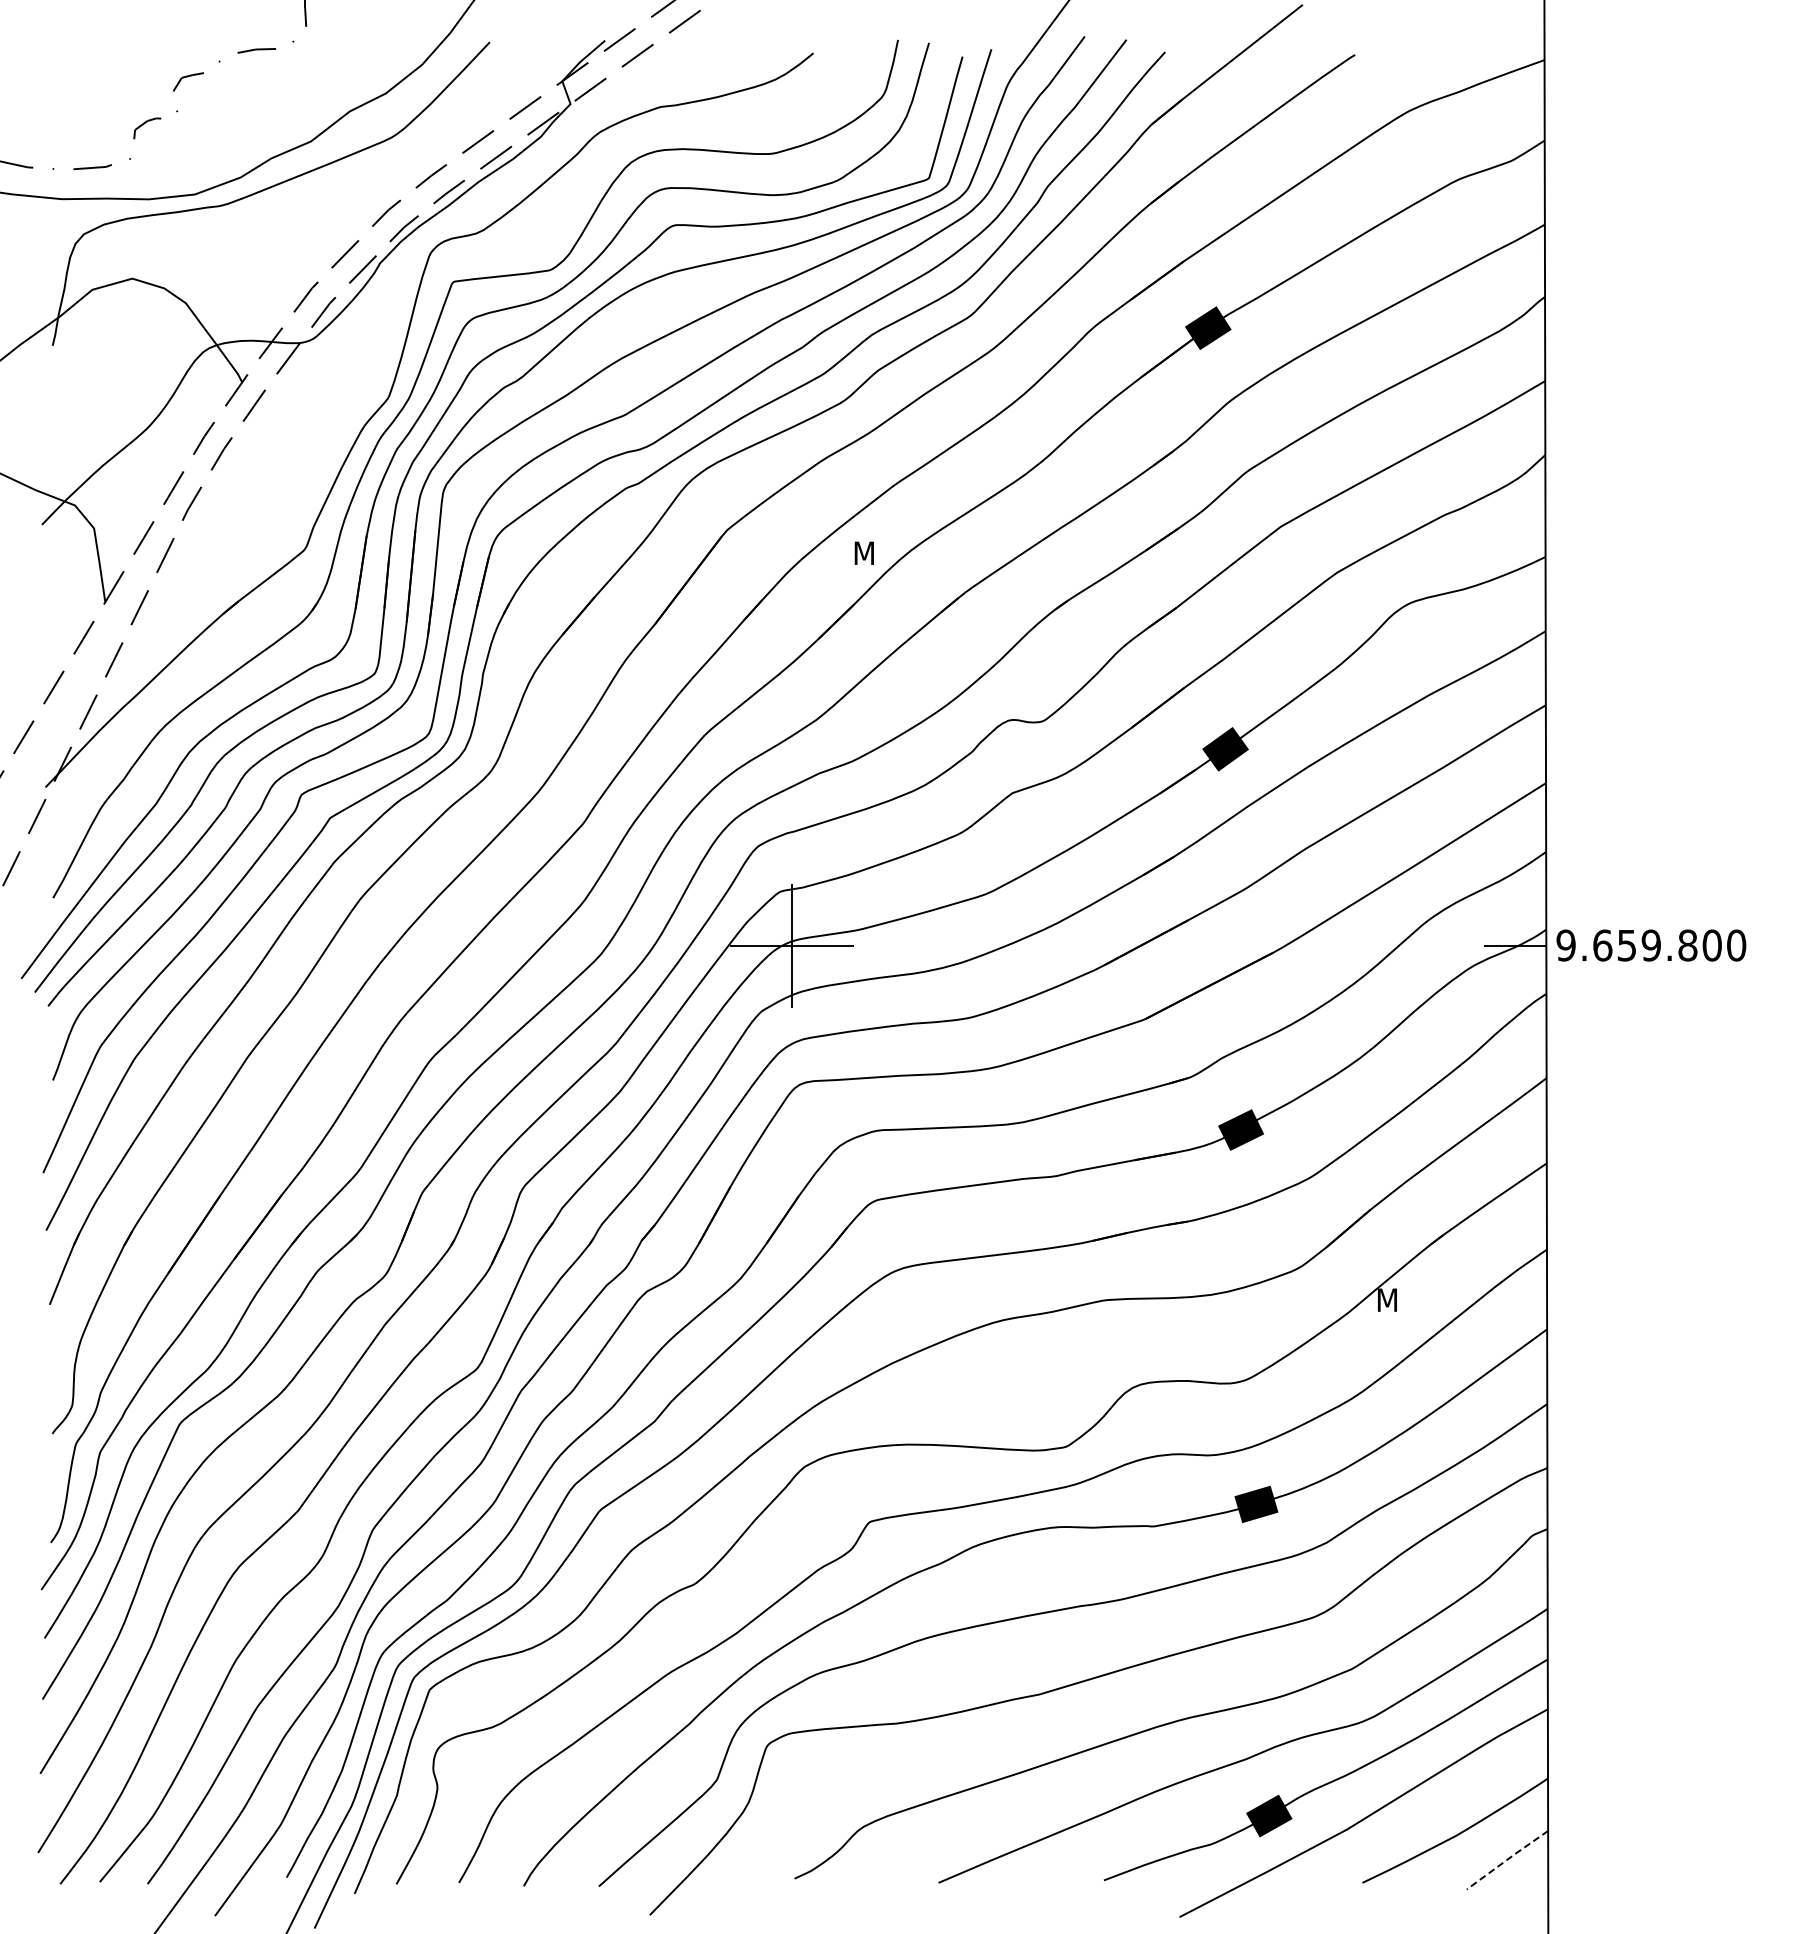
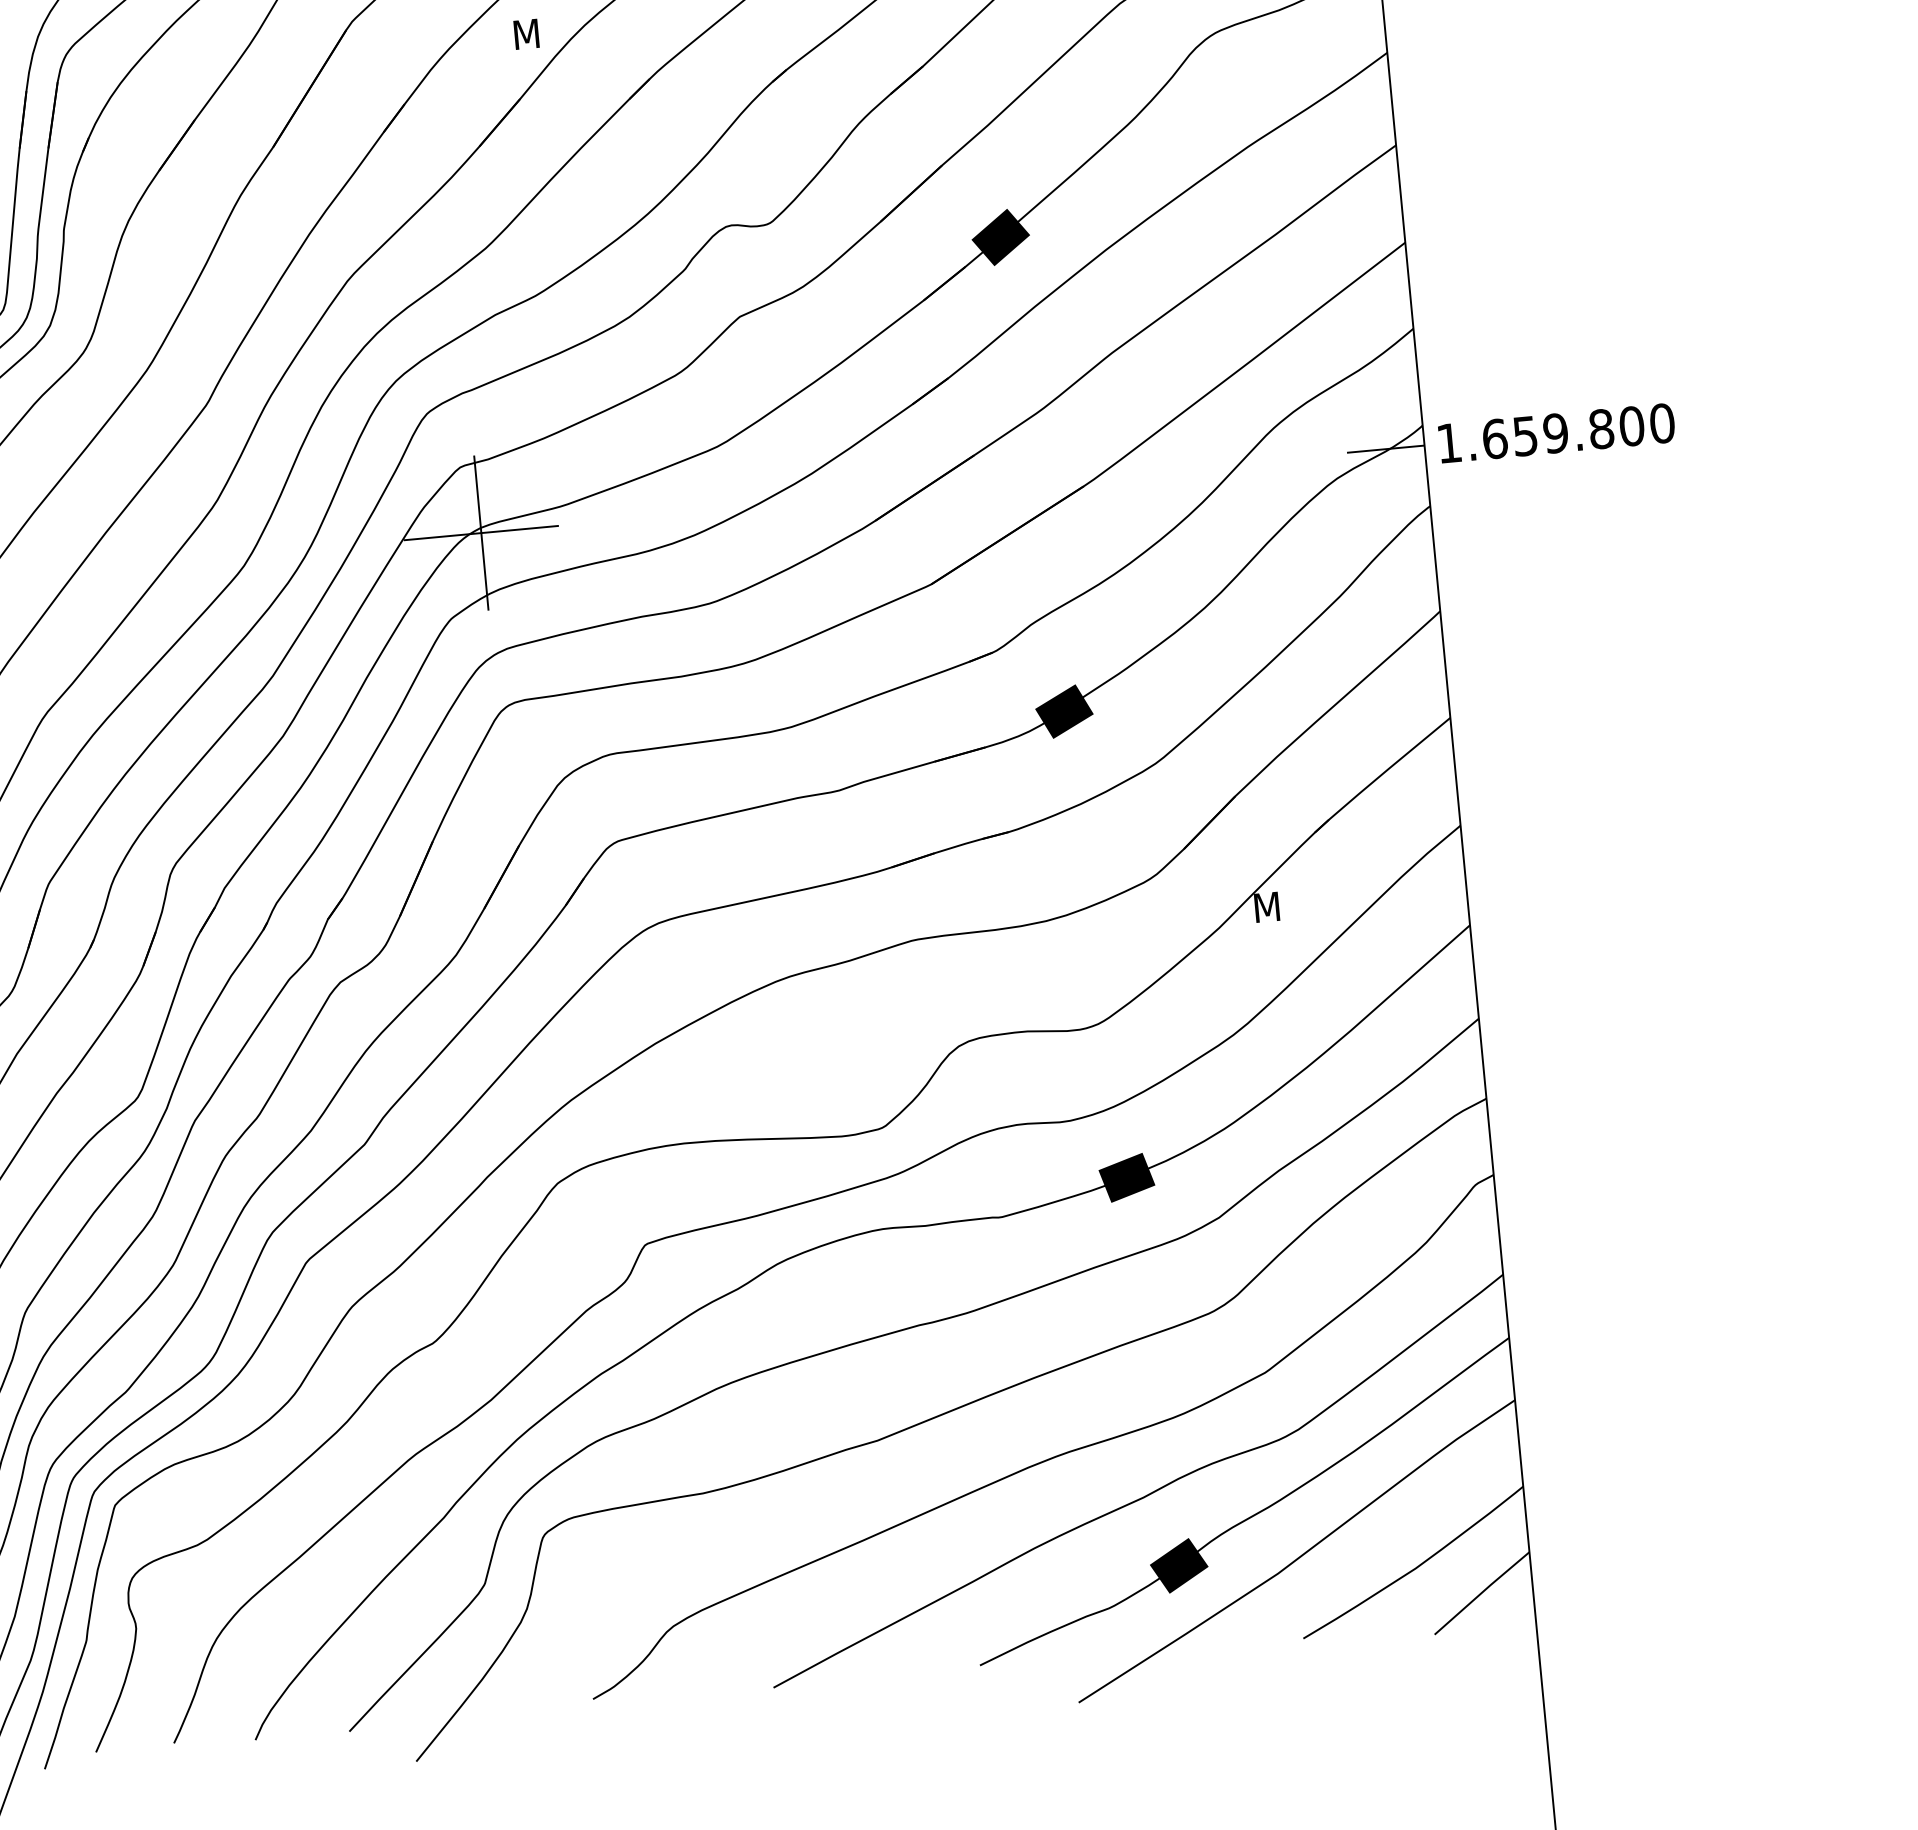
text: (1565, 945) -> (1448, 443), 9.659.800 -> 1.659.800
line: (1507, 1859) -> (1481, 1592), dashed -> solid

